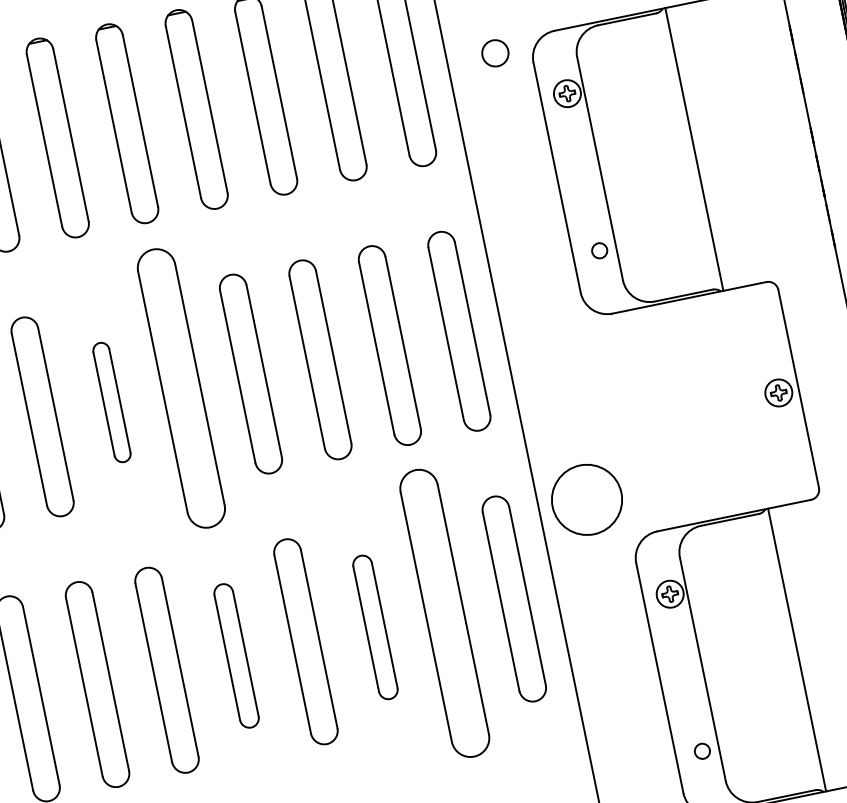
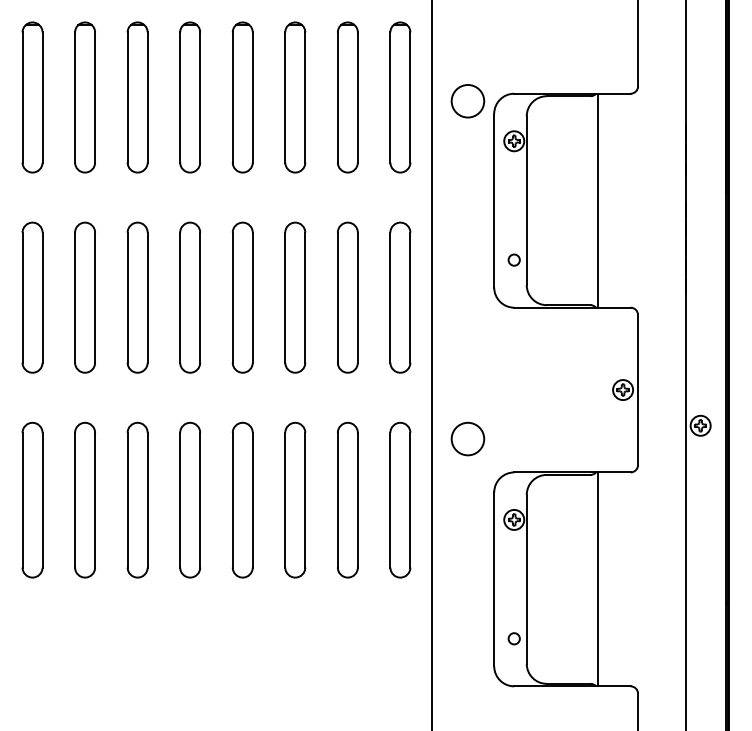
circle: (494, 53) -> (467, 101), size x1.67
part: (181, 388) -> (190, 297), size x0.71
part: (111, 402) -> (137, 297), size x1.67
circle: (586, 499) -> (467, 438), size x0.62
part: (444, 612) -> (347, 499), size x0.71
part: (375, 626) -> (295, 499), size x1.43
part: (236, 655) -> (190, 499), size x1.43

